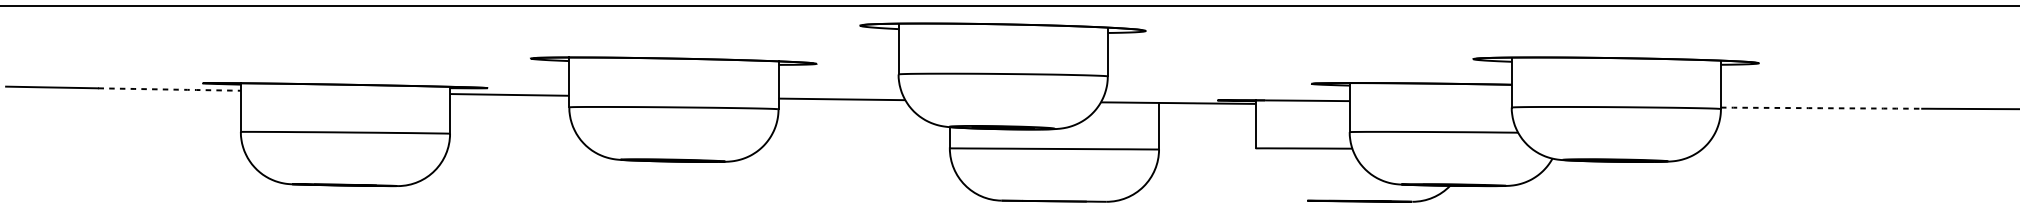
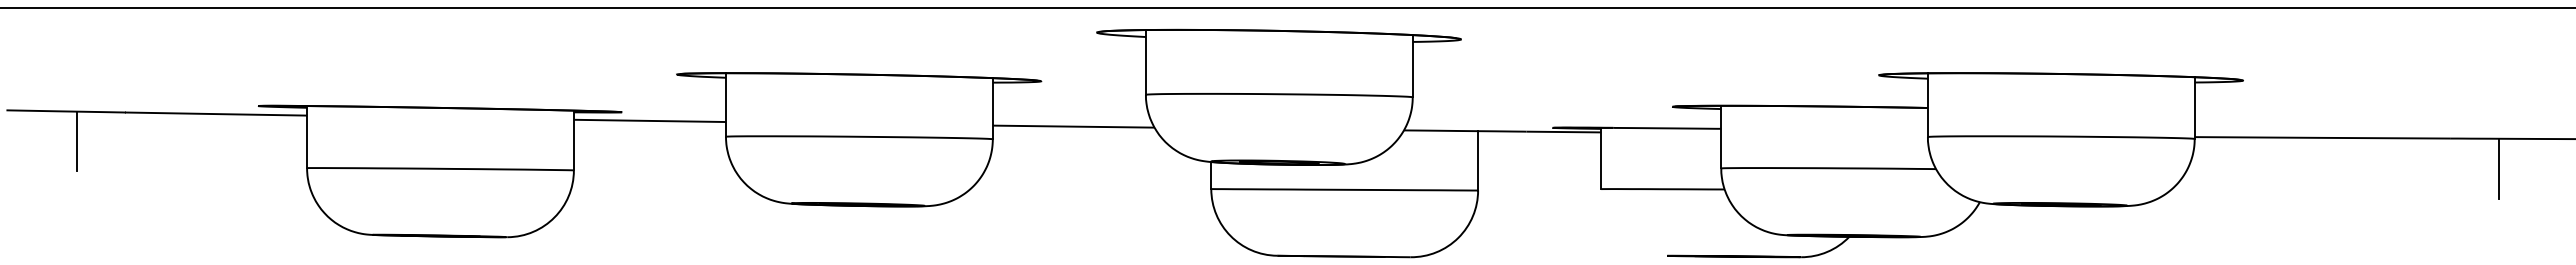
arc: (169, 89) -> (216, 114), dashed -> solid
arc: (1821, 107) -> (2322, 137), dashed -> solid
line: (60, 110) -> (77, 140), added
line: (1959, 132) -> (2498, 168), added

